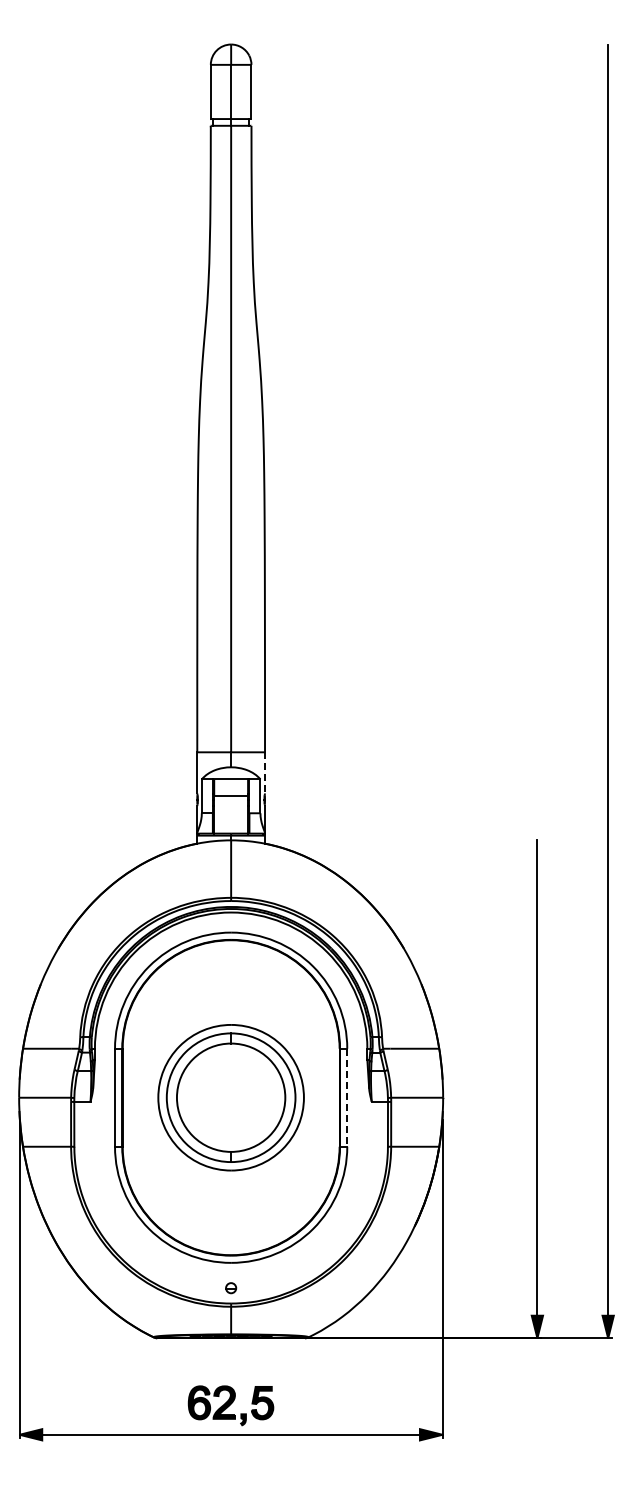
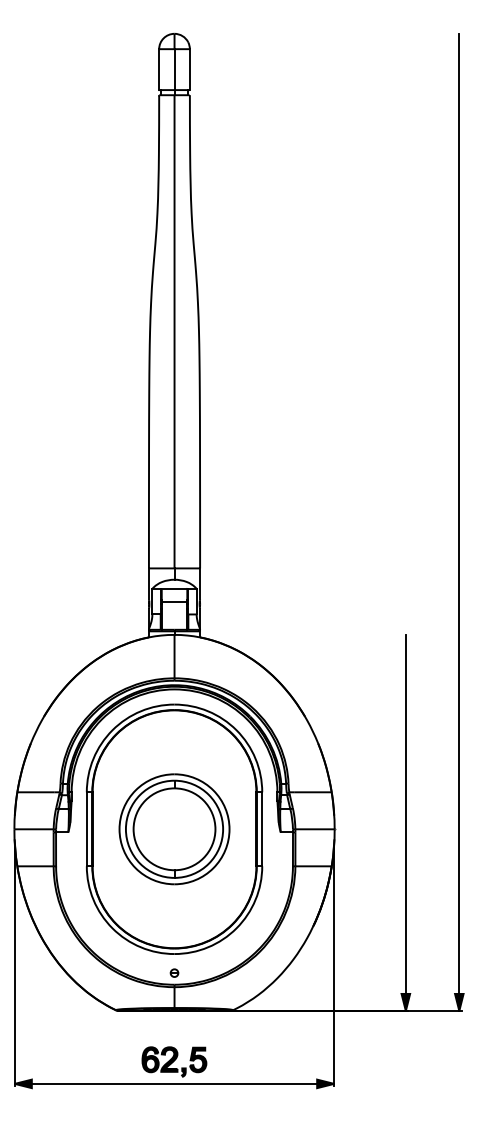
line: (265, 772) -> (200, 583), dashed -> solid
line: (347, 1098) -> (262, 829), dashed -> solid

